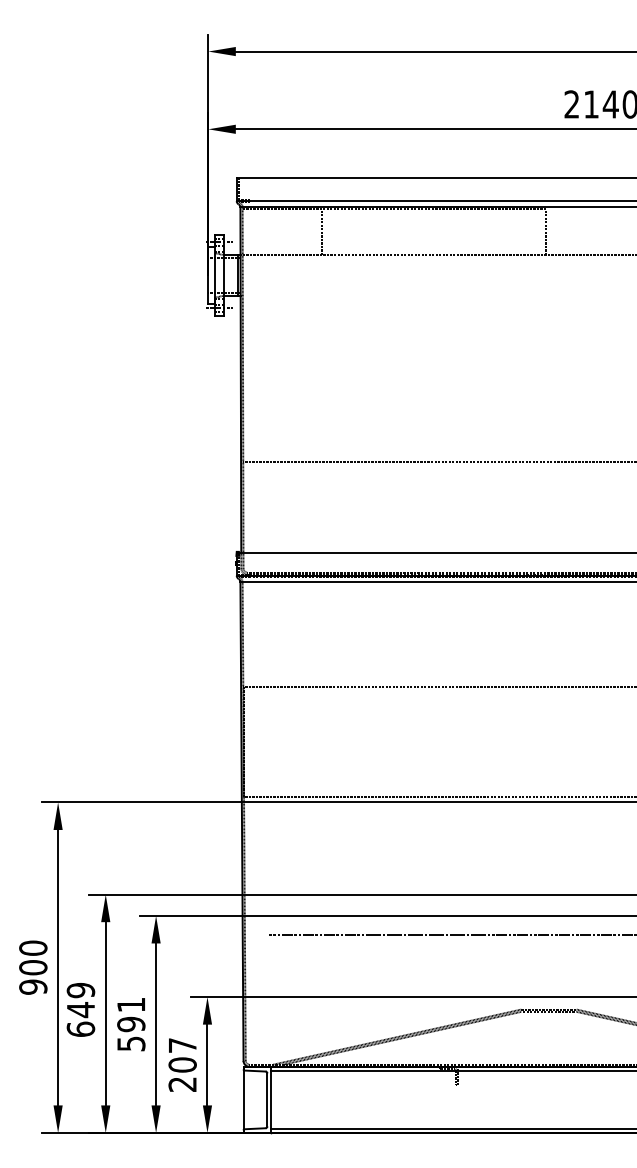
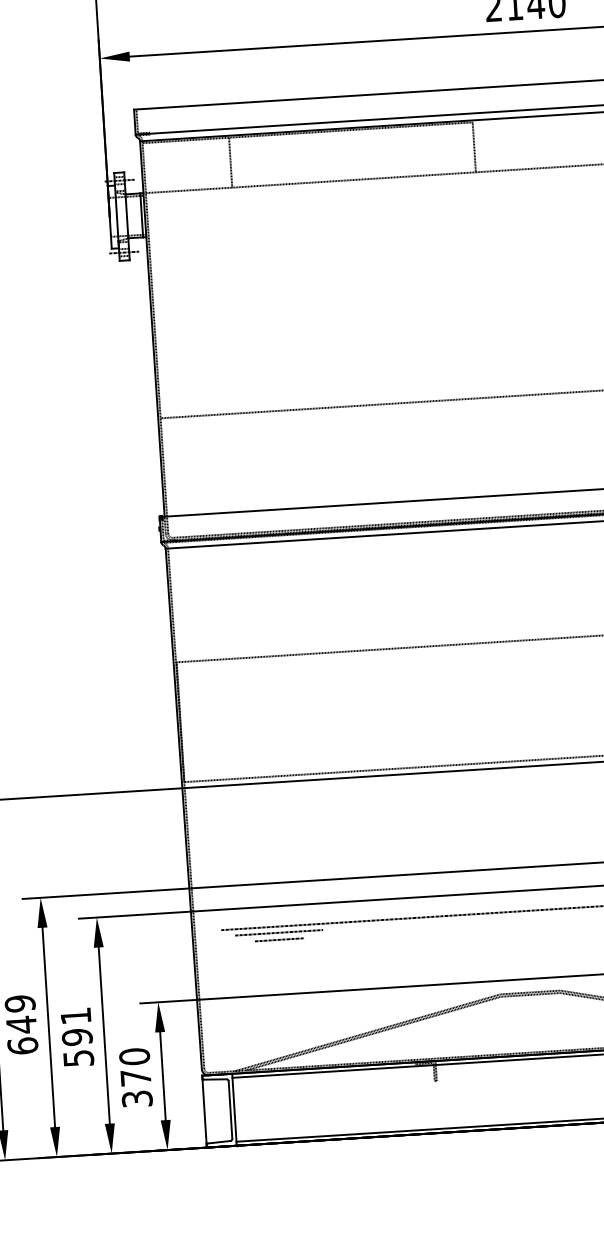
line: (321, 940) -> (278, 932), added
line: (321, 946) -> (278, 939), added
text: (182, 1064) -> (135, 1077), 207 -> 370

